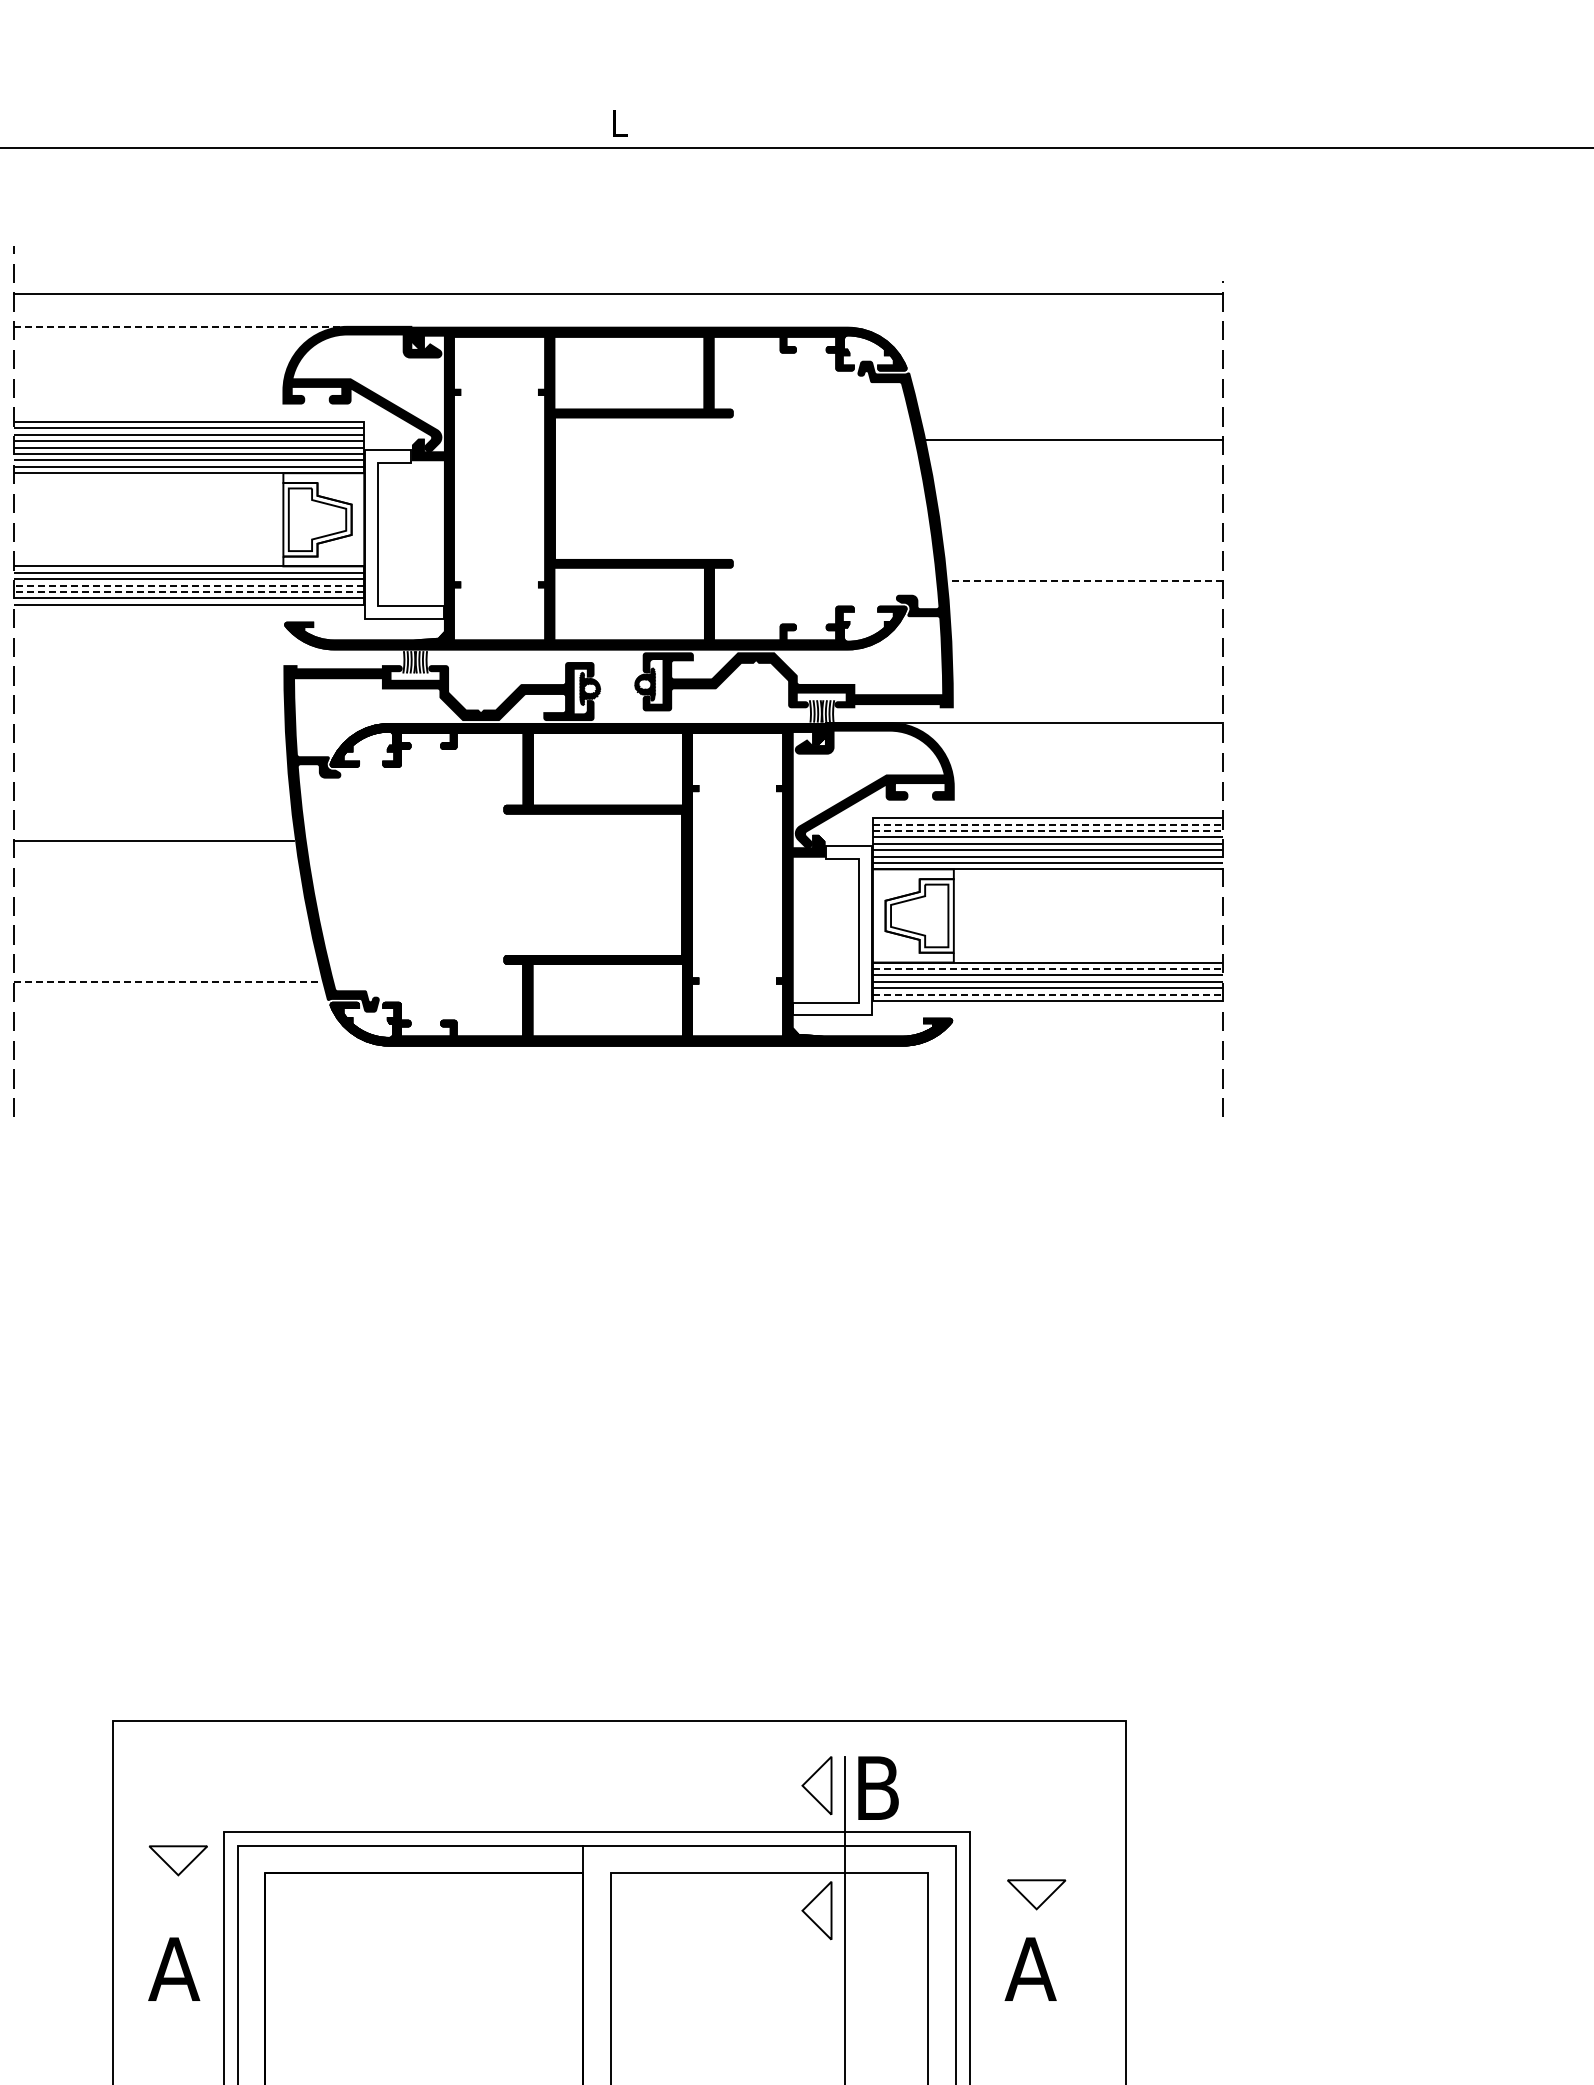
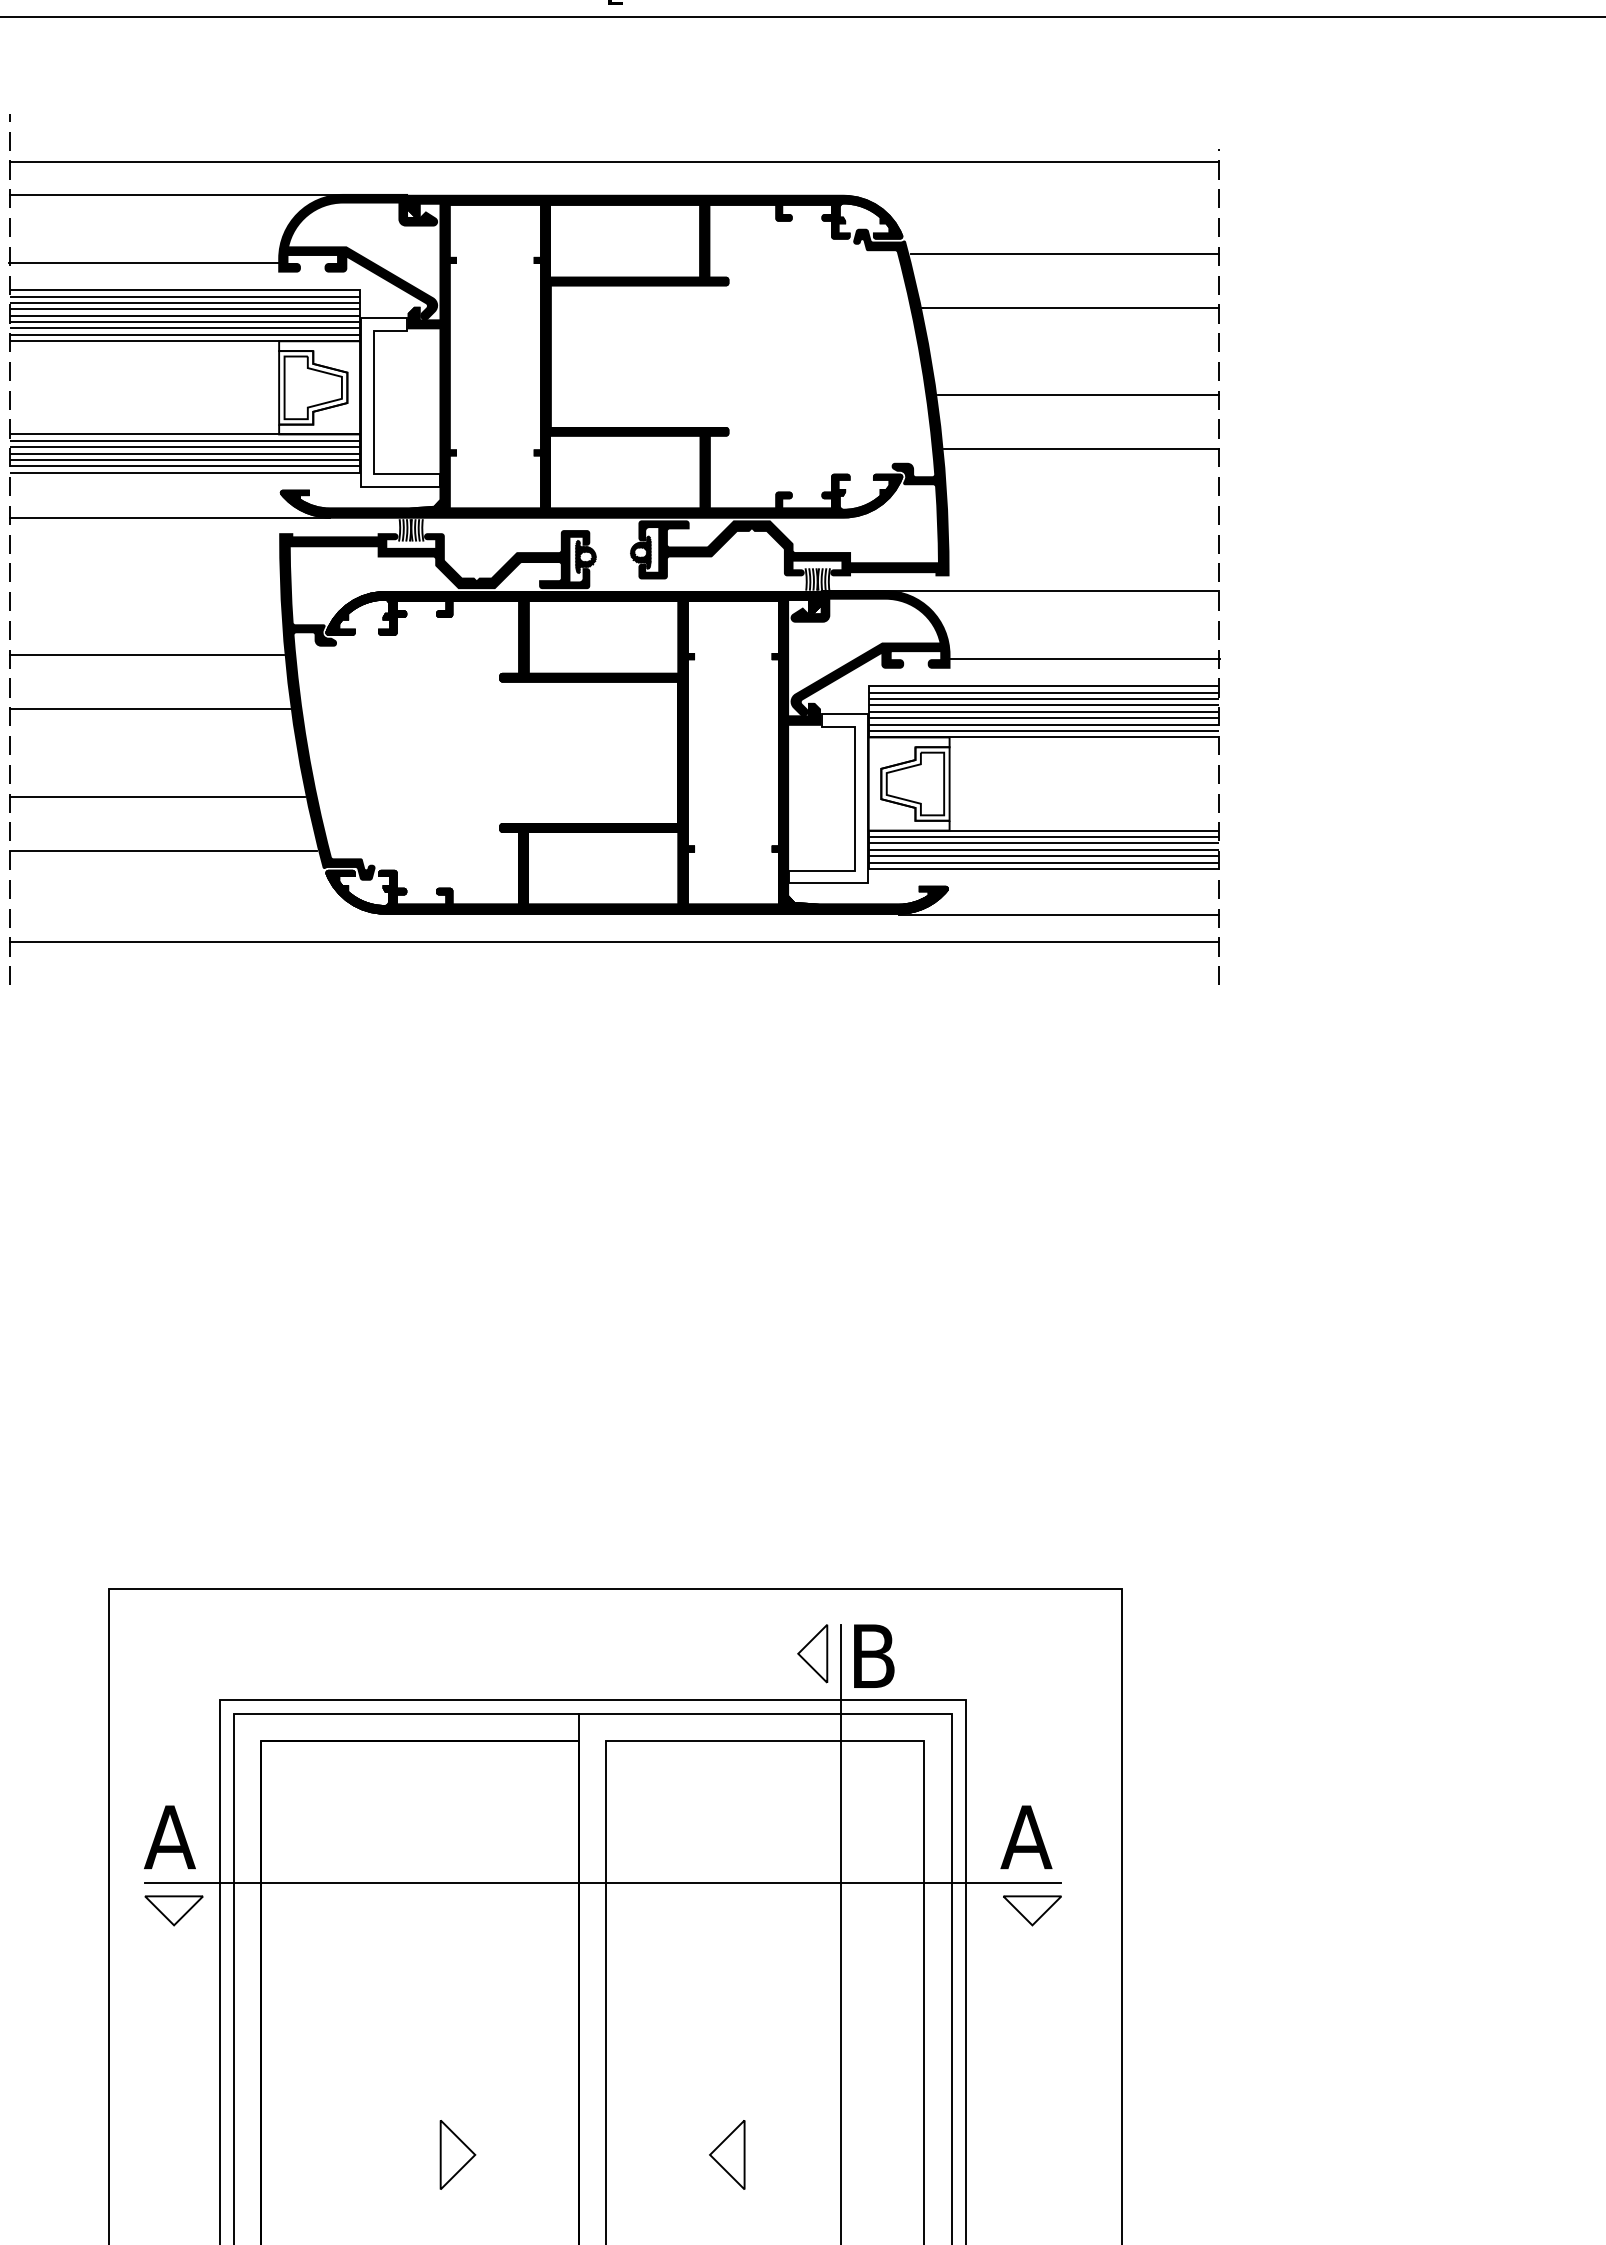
line: (196, 326) -> (192, 194), dashed -> solid
line: (1068, 385) -> (1064, 253), added
line: (148, 395) -> (144, 263), added
line: (1081, 527) -> (1077, 395), added
line: (1085, 581) -> (1081, 449), dashed -> solid
line: (188, 585) -> (184, 453), dashed -> solid
line: (188, 592) -> (184, 460), dashed -> solid
line: (173, 650) -> (169, 518), added
line: (150, 787) -> (146, 655), added
line: (1088, 791) -> (1084, 659), added
line: (1048, 824) -> (1044, 692), dashed -> solid
line: (1048, 831) -> (1044, 699), dashed -> solid
line: (160, 928) -> (156, 796), added
line: (1048, 968) -> (1044, 836), dashed -> solid
line: (167, 982) -> (163, 850), dashed -> solid
line: (1048, 994) -> (1044, 862), dashed -> solid
line: (1062, 1046) -> (1058, 914), added
line: (617, 1074) -> (613, 942), added
part: (177, 1860) -> (173, 1910), moved
part: (1036, 1894) -> (1032, 1910), moved
part: (816, 1910) -> (812, 1778), removed
line: (607, 2014) -> (603, 1882), added

